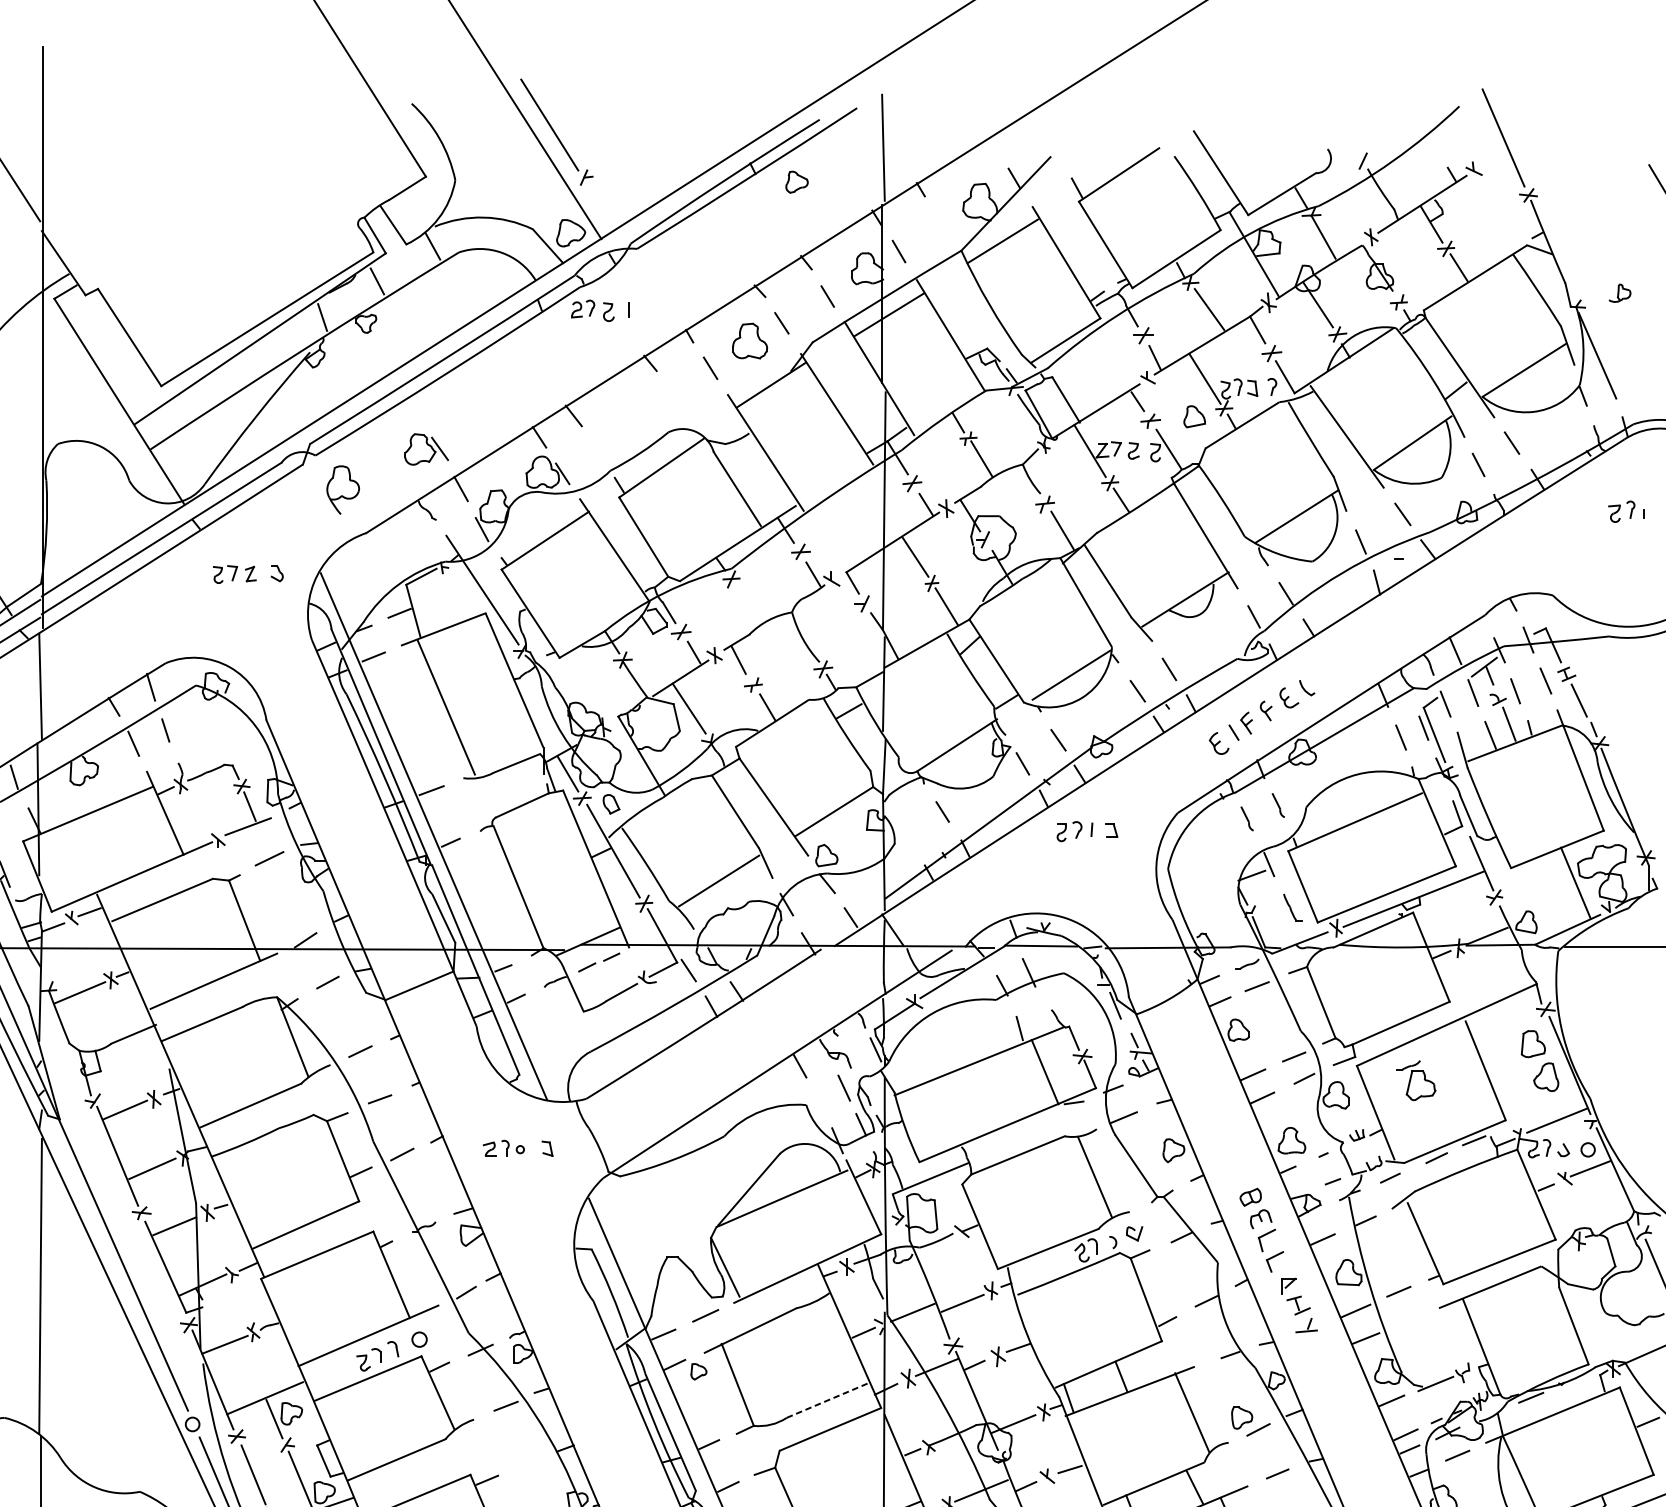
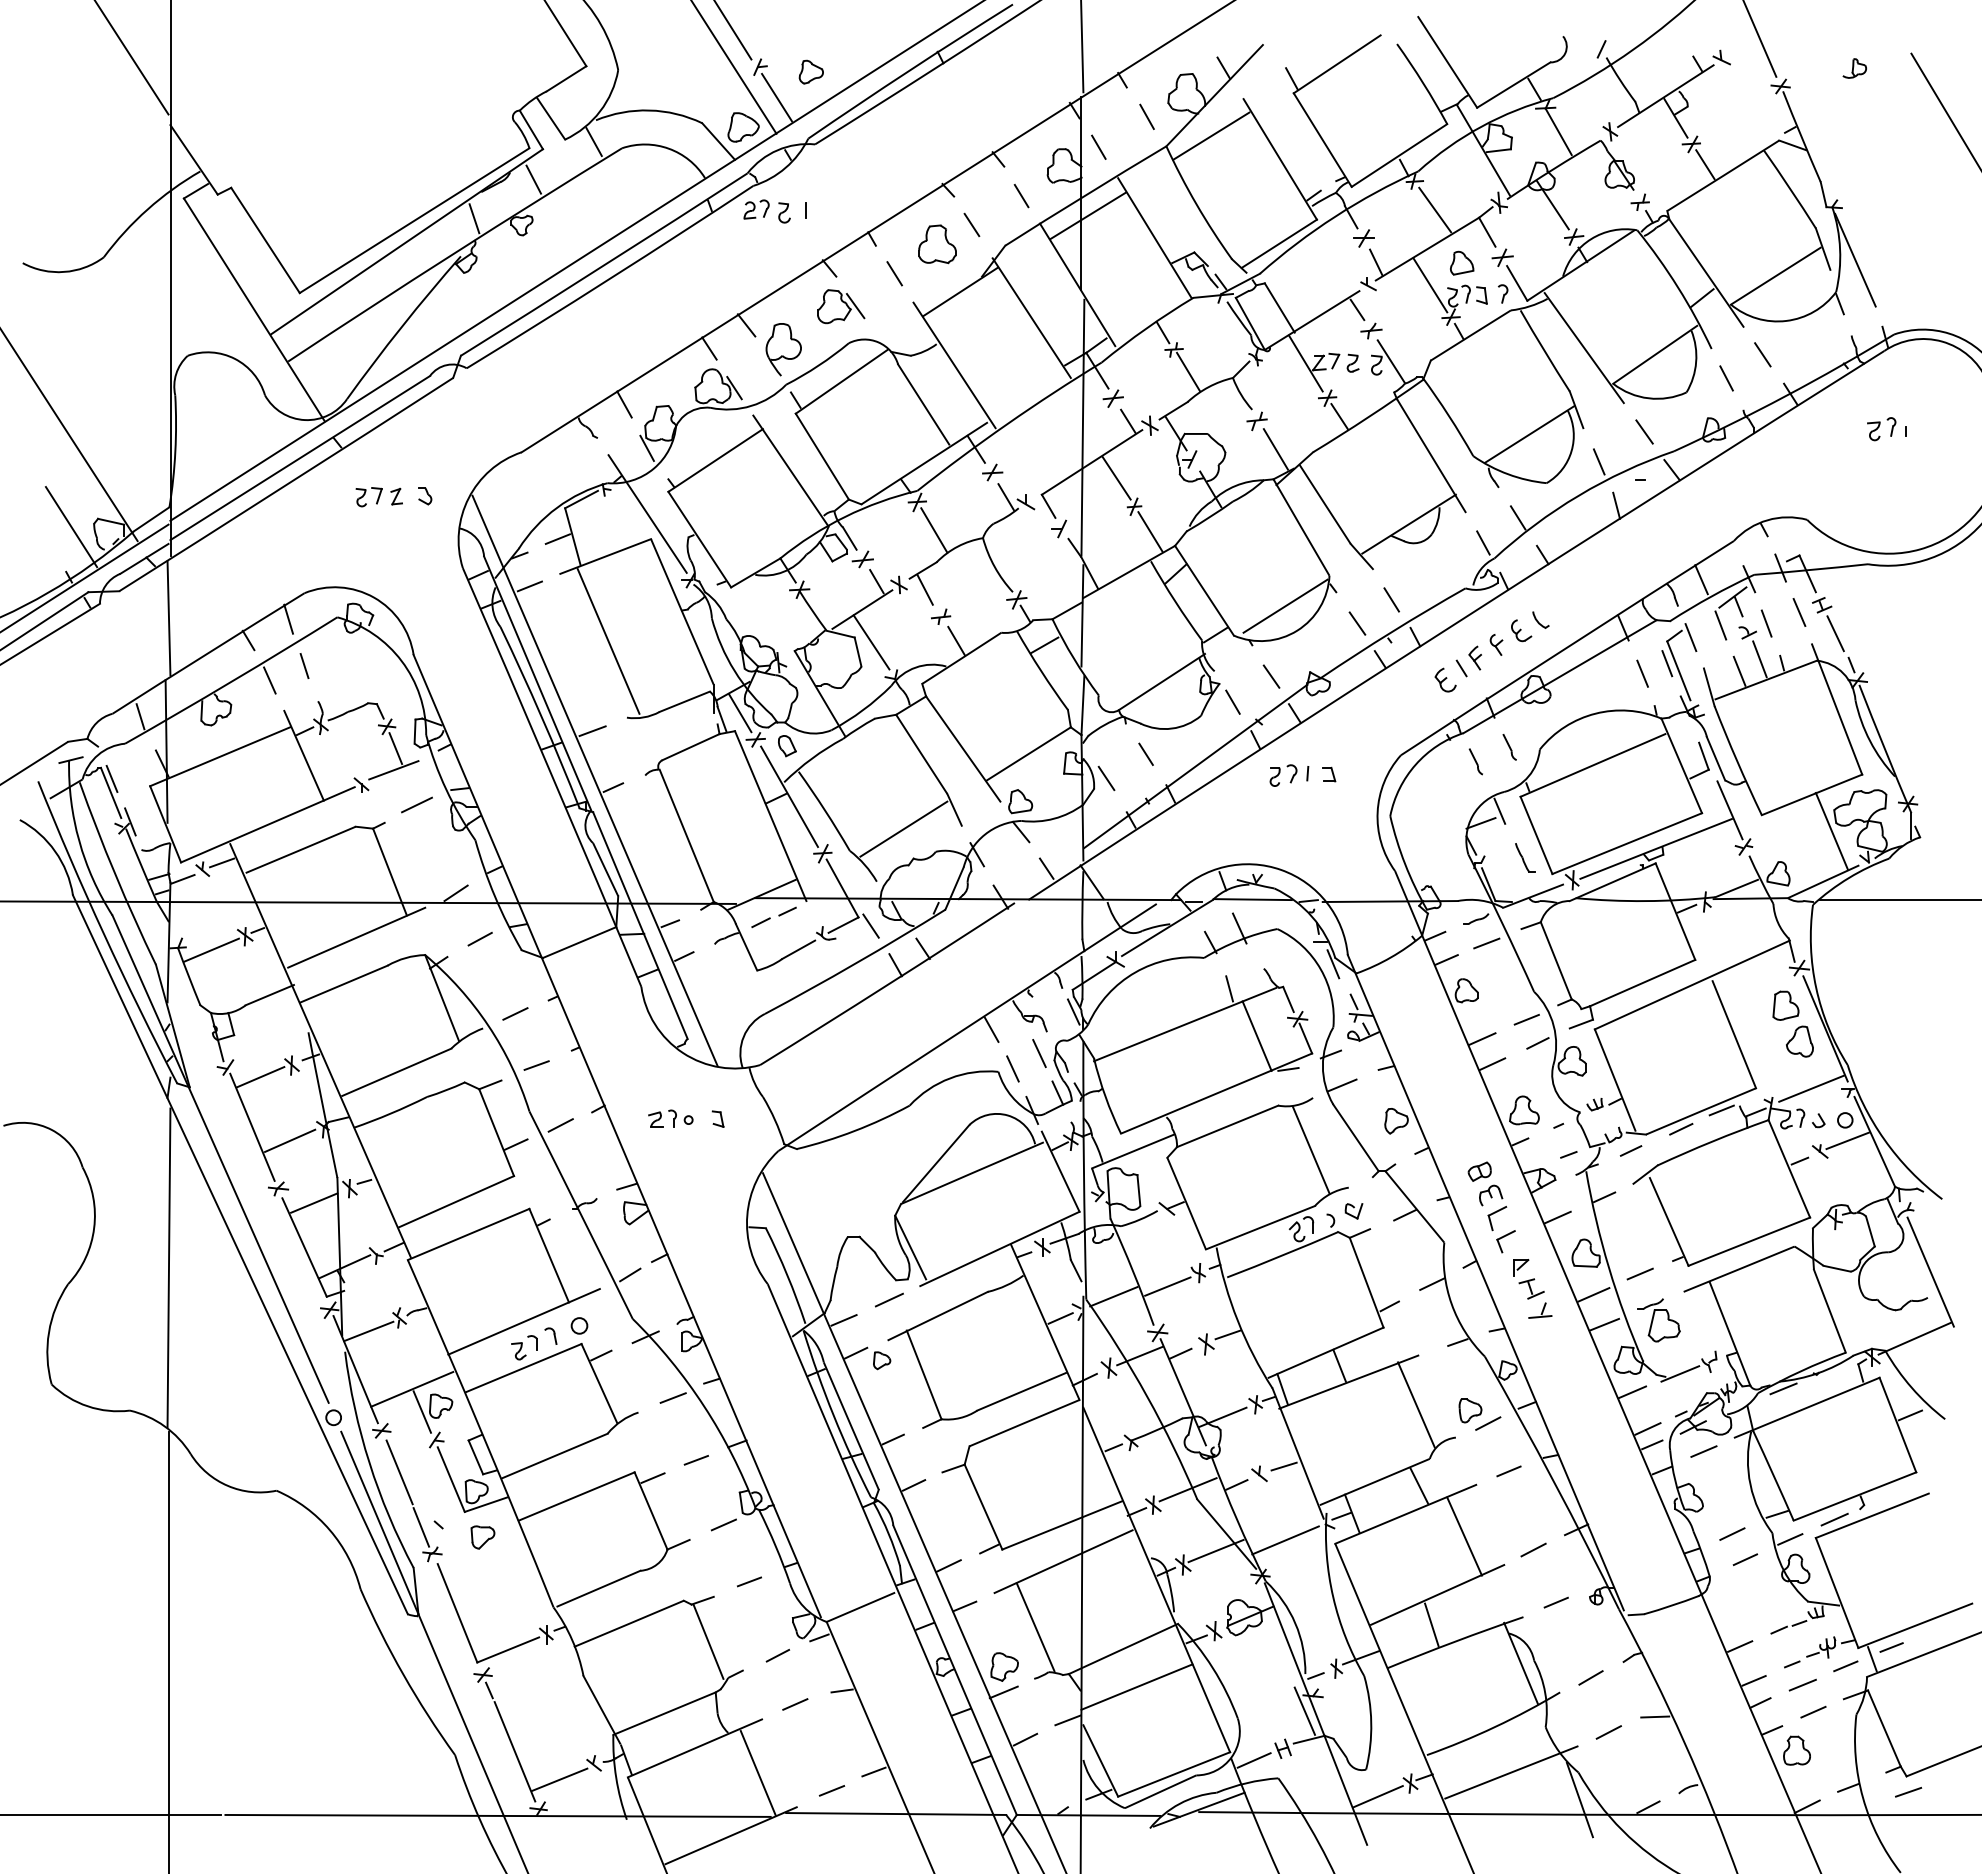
part: (796, 181) -> (810, 71), moved
line: (601, 205) -> (776, 97), added
line: (943, 223) -> (1146, 116), added
part: (1619, 293) -> (1854, 68), moved
part: (1195, 416) -> (1462, 262), moved
part: (426, 449) -> (841, 306), moved
part: (342, 489) -> (783, 349), moved
line: (747, 605) -> (934, 530), added
line: (906, 834) -> (1106, 778), added
part: (1415, 1080) -> (1658, 1320), moved
line: (819, 1102) -> (1012, 1068), added
line: (828, 1400) -> (1022, 1391), dashed -> solid
line: (526, 1463) -> (695, 1460), added

